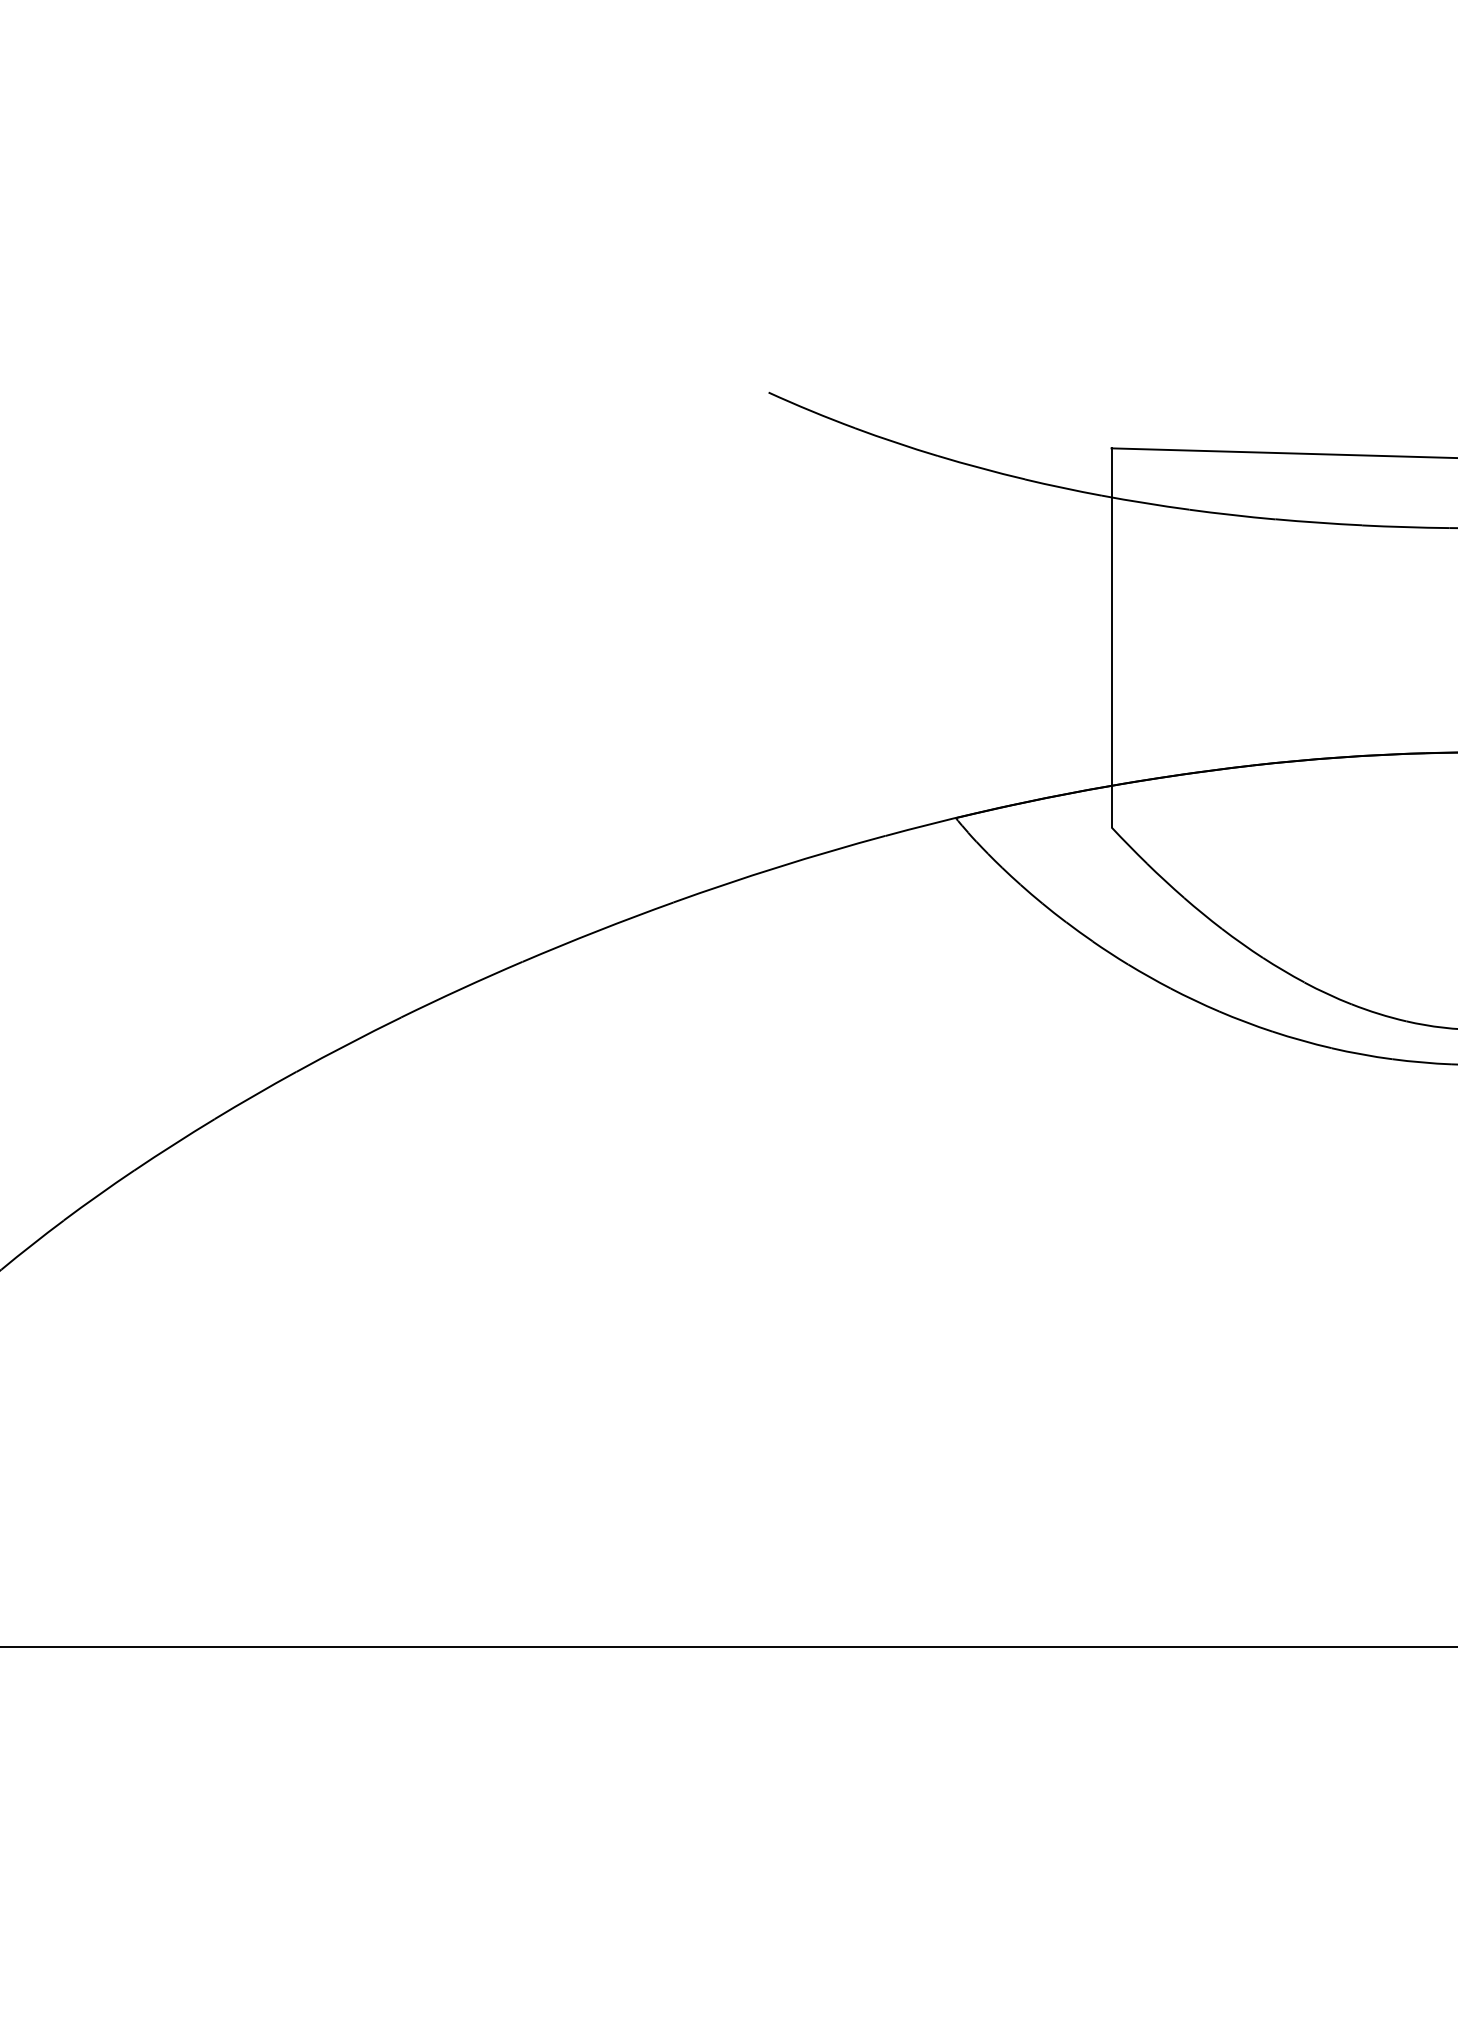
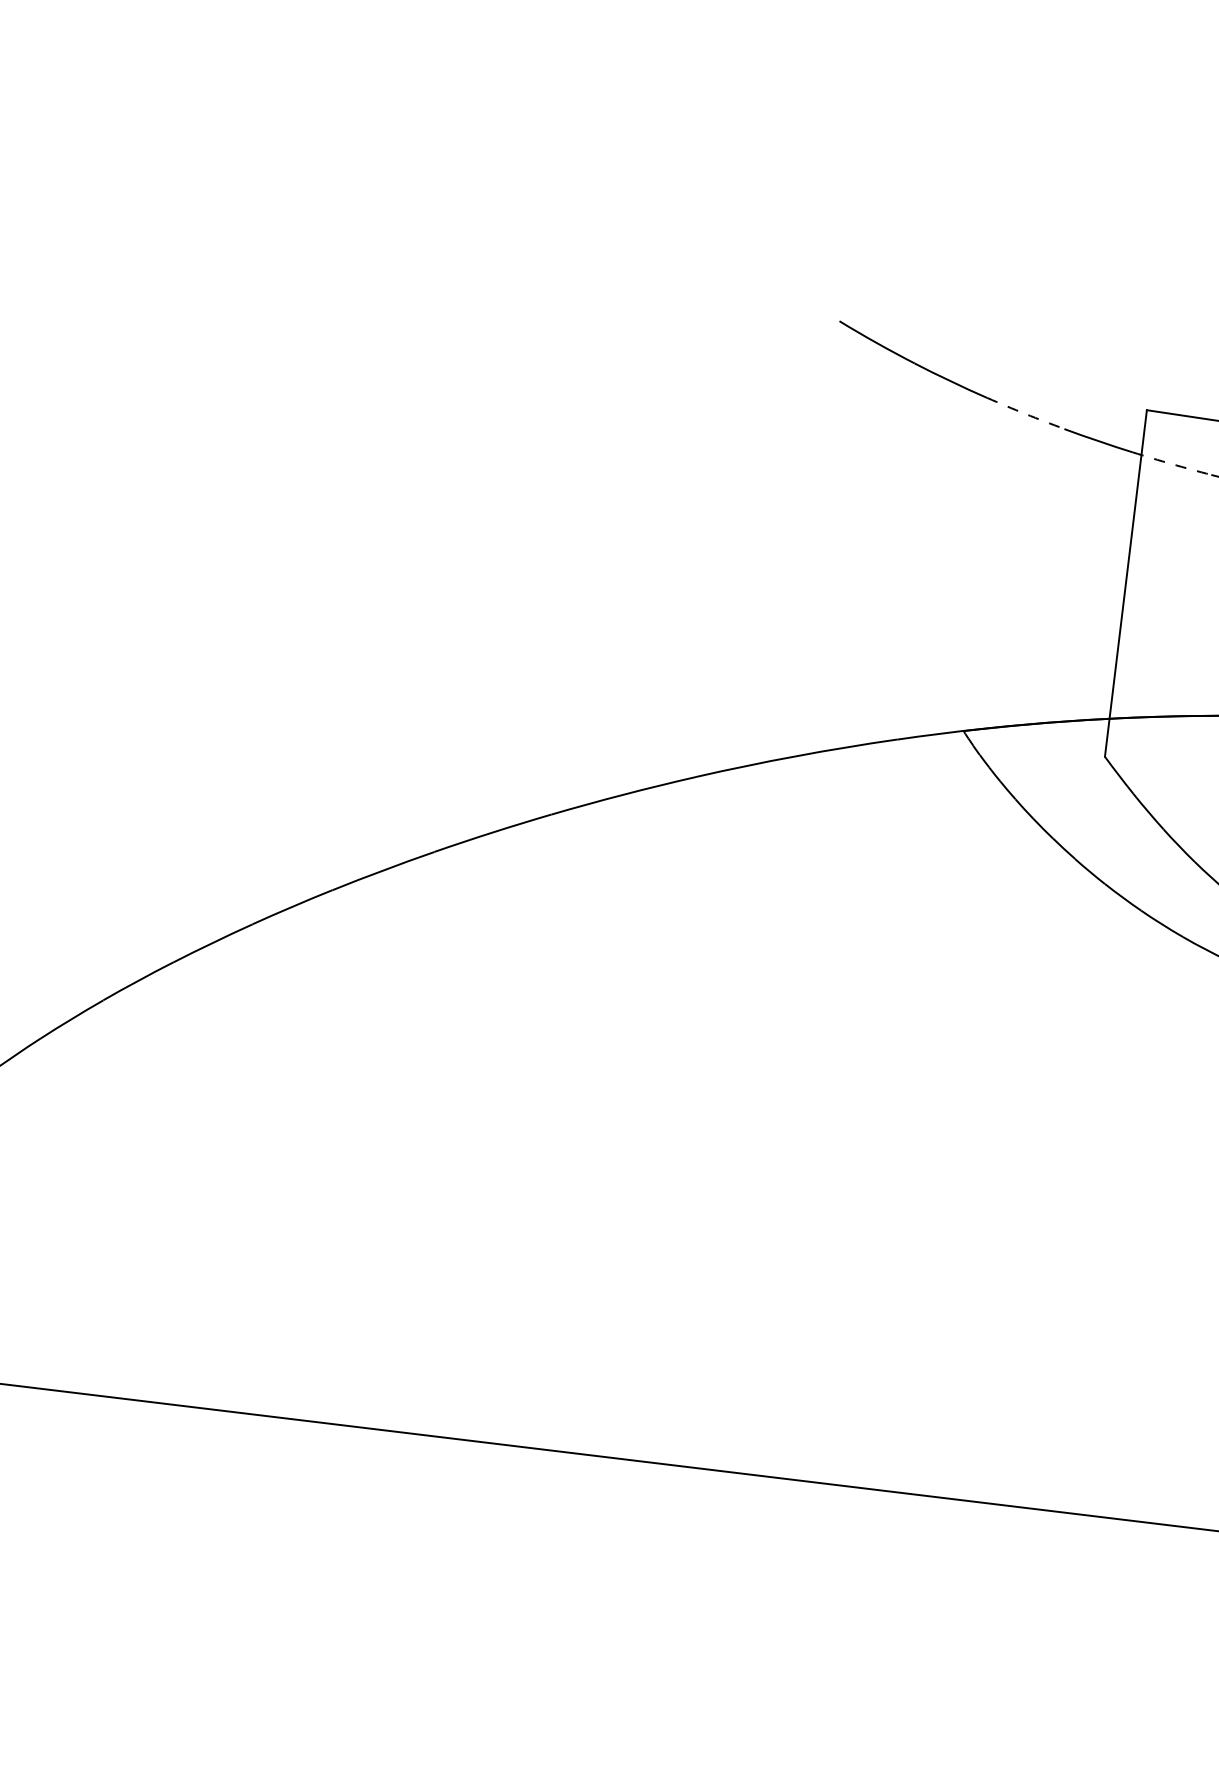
arc: (981, 468) -> (1025, 414), solid -> dashed
arc: (1145, 503) -> (1171, 464), solid -> dashed

